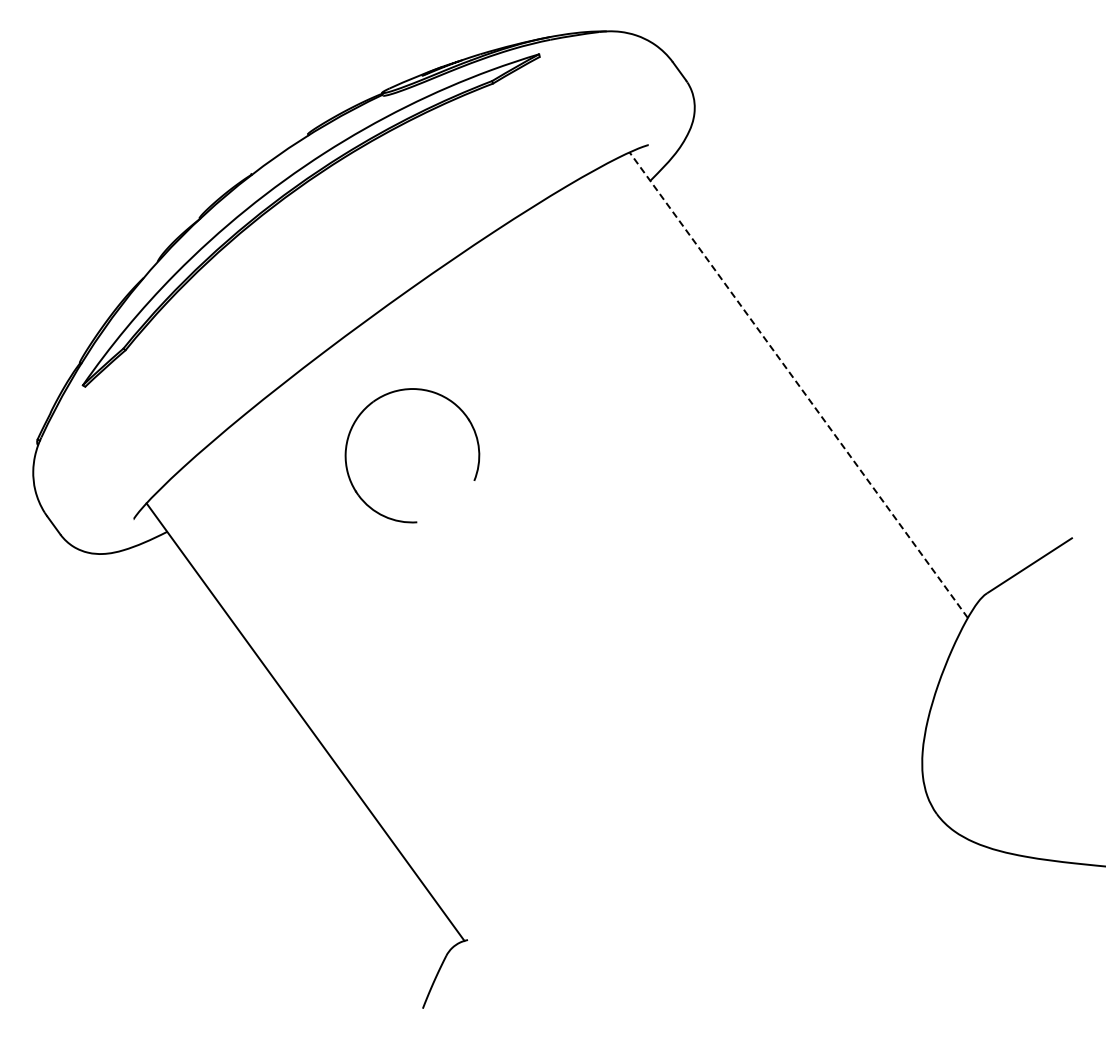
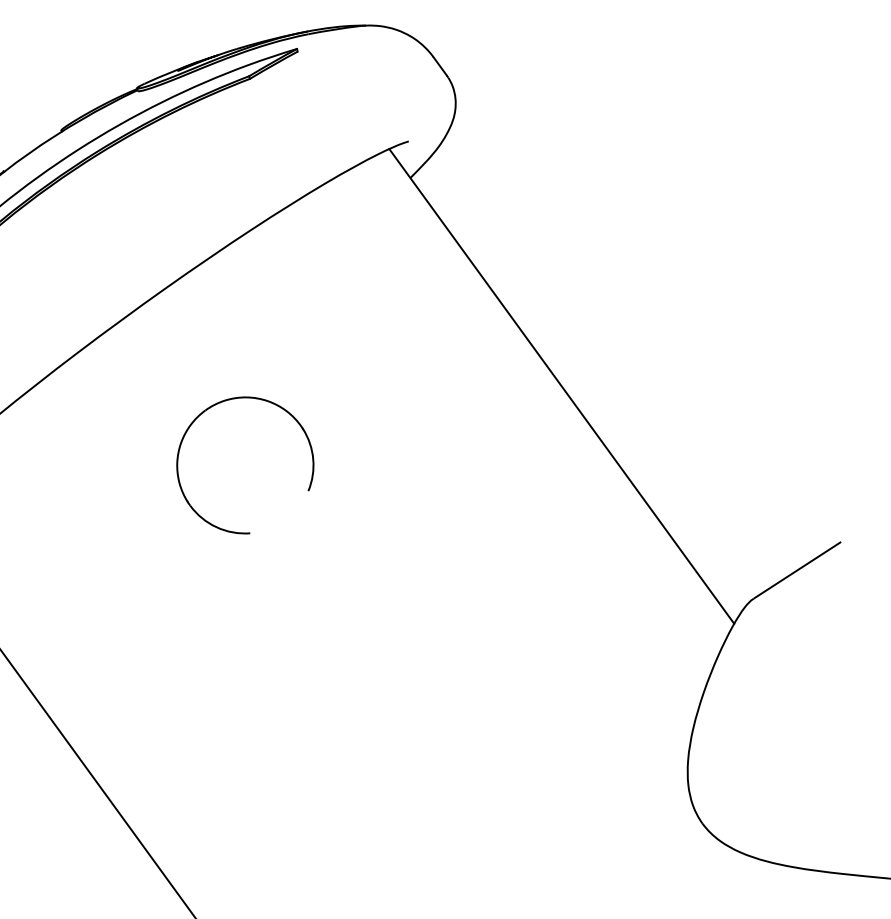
line: (798, 385) -> (561, 386), dashed -> solid
part: (408, 390) -> (241, 398), moved

